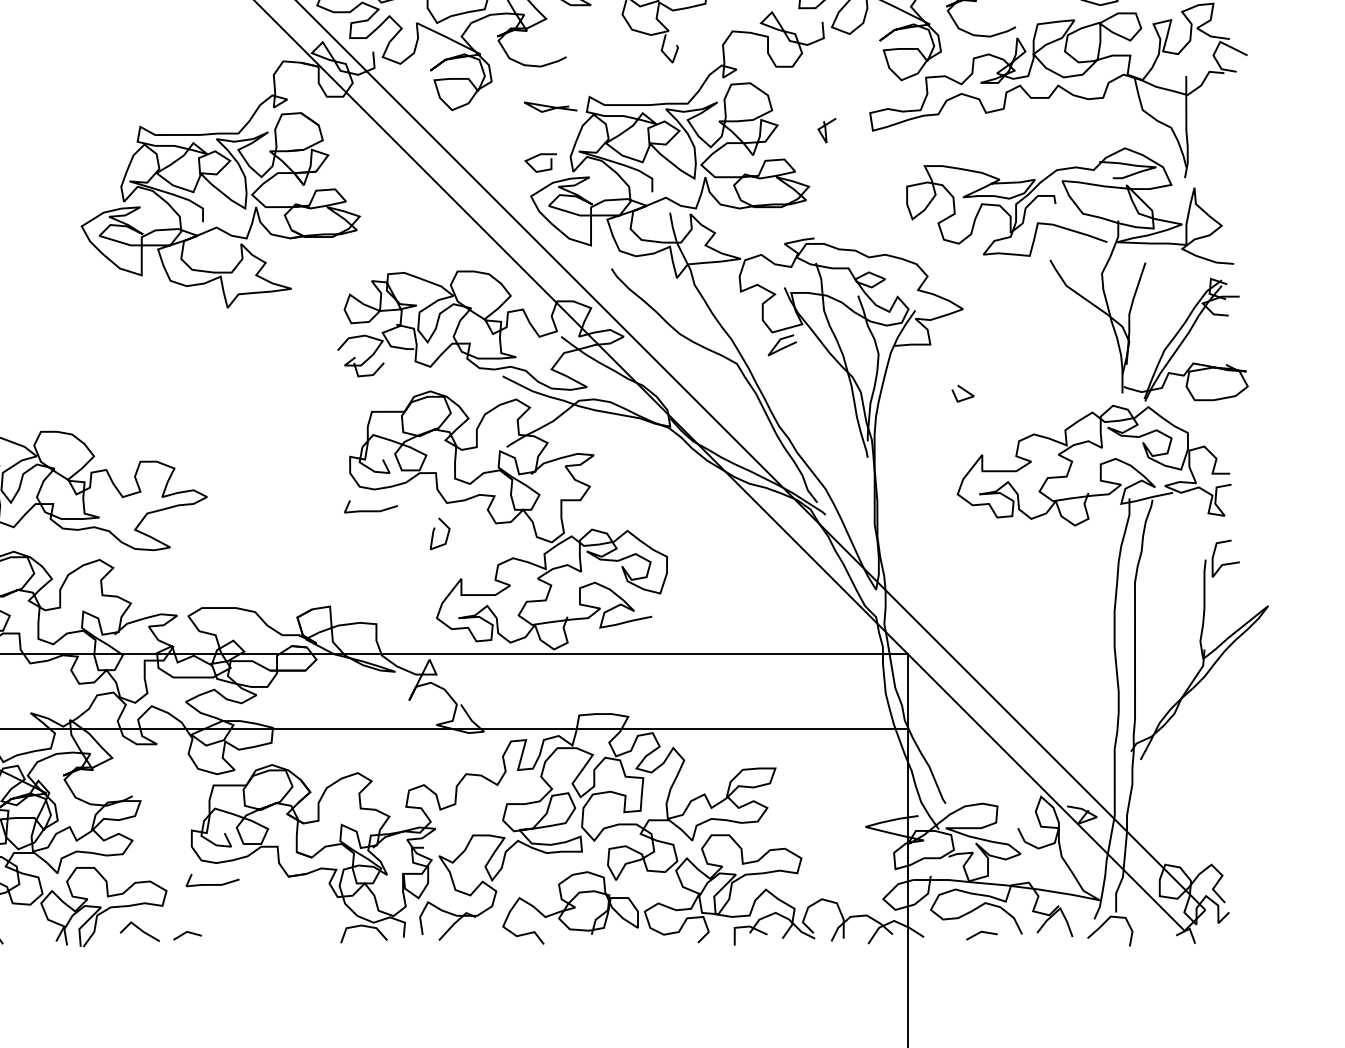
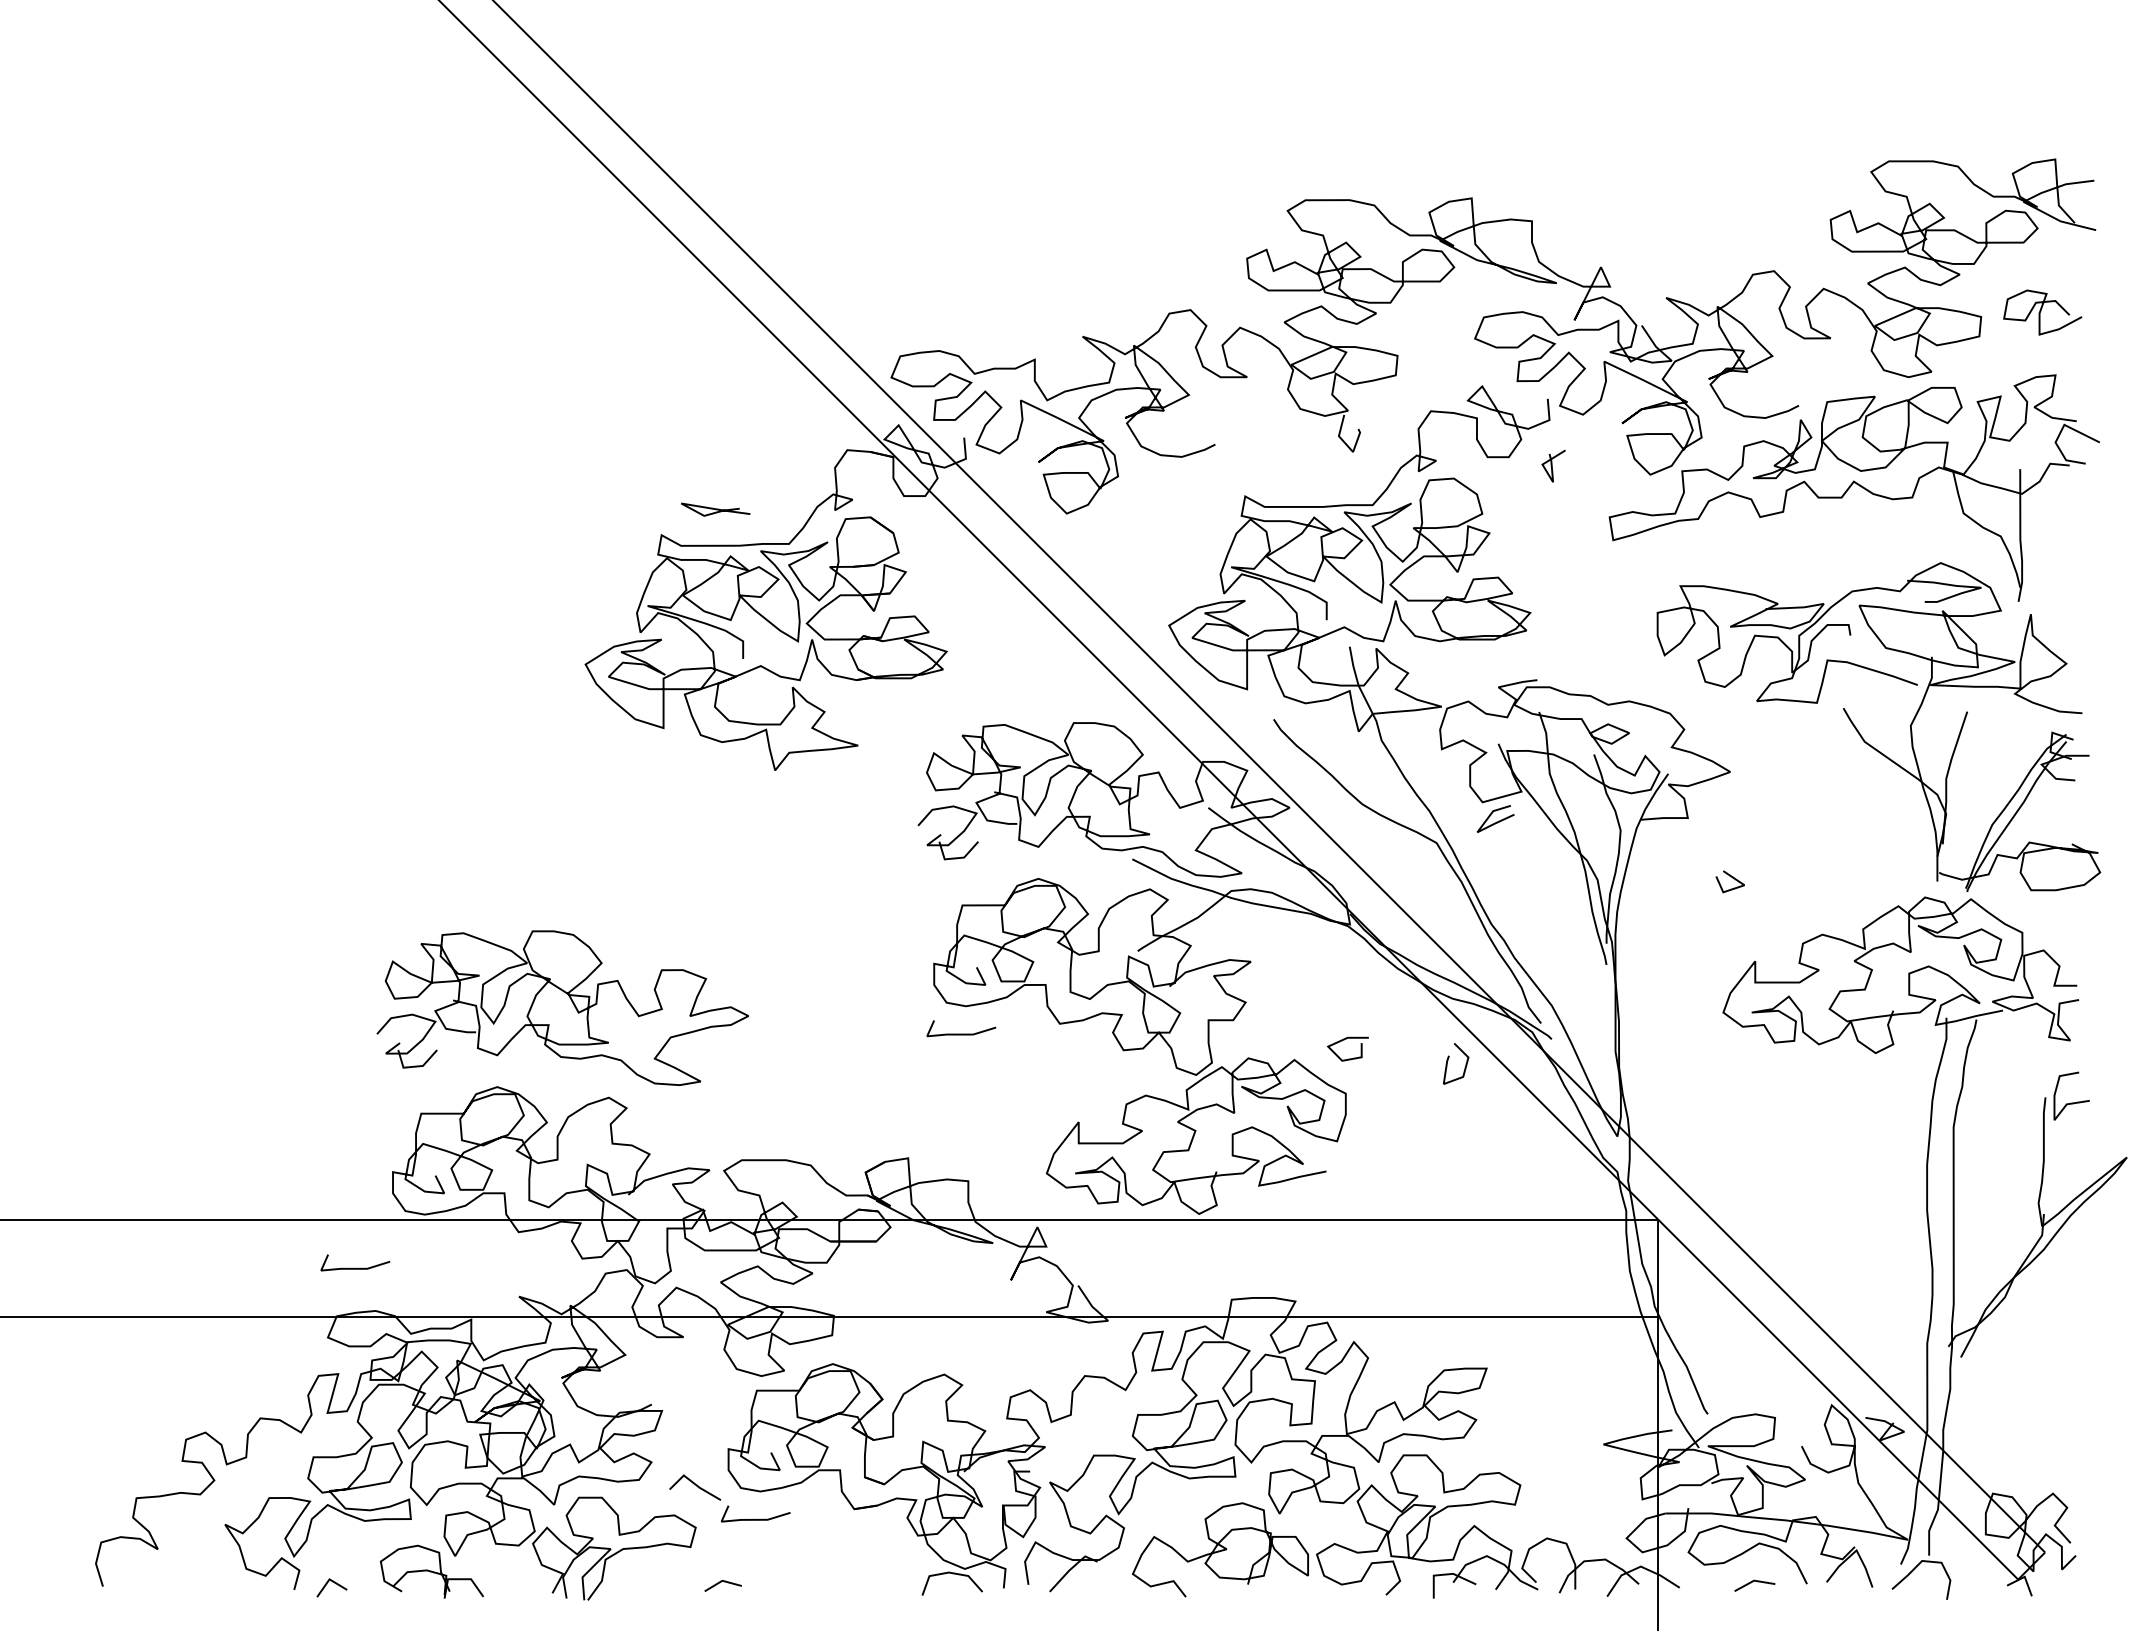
curve: (550, 107) -> (715, 509), moved
line: (826, 130) -> (1552, 465), moved
curve: (538, 156) -> (1344, 1040), moved
curve: (434, 532) -> (1448, 1061), moved
line: (140, 930) -> (696, 1486), moved

